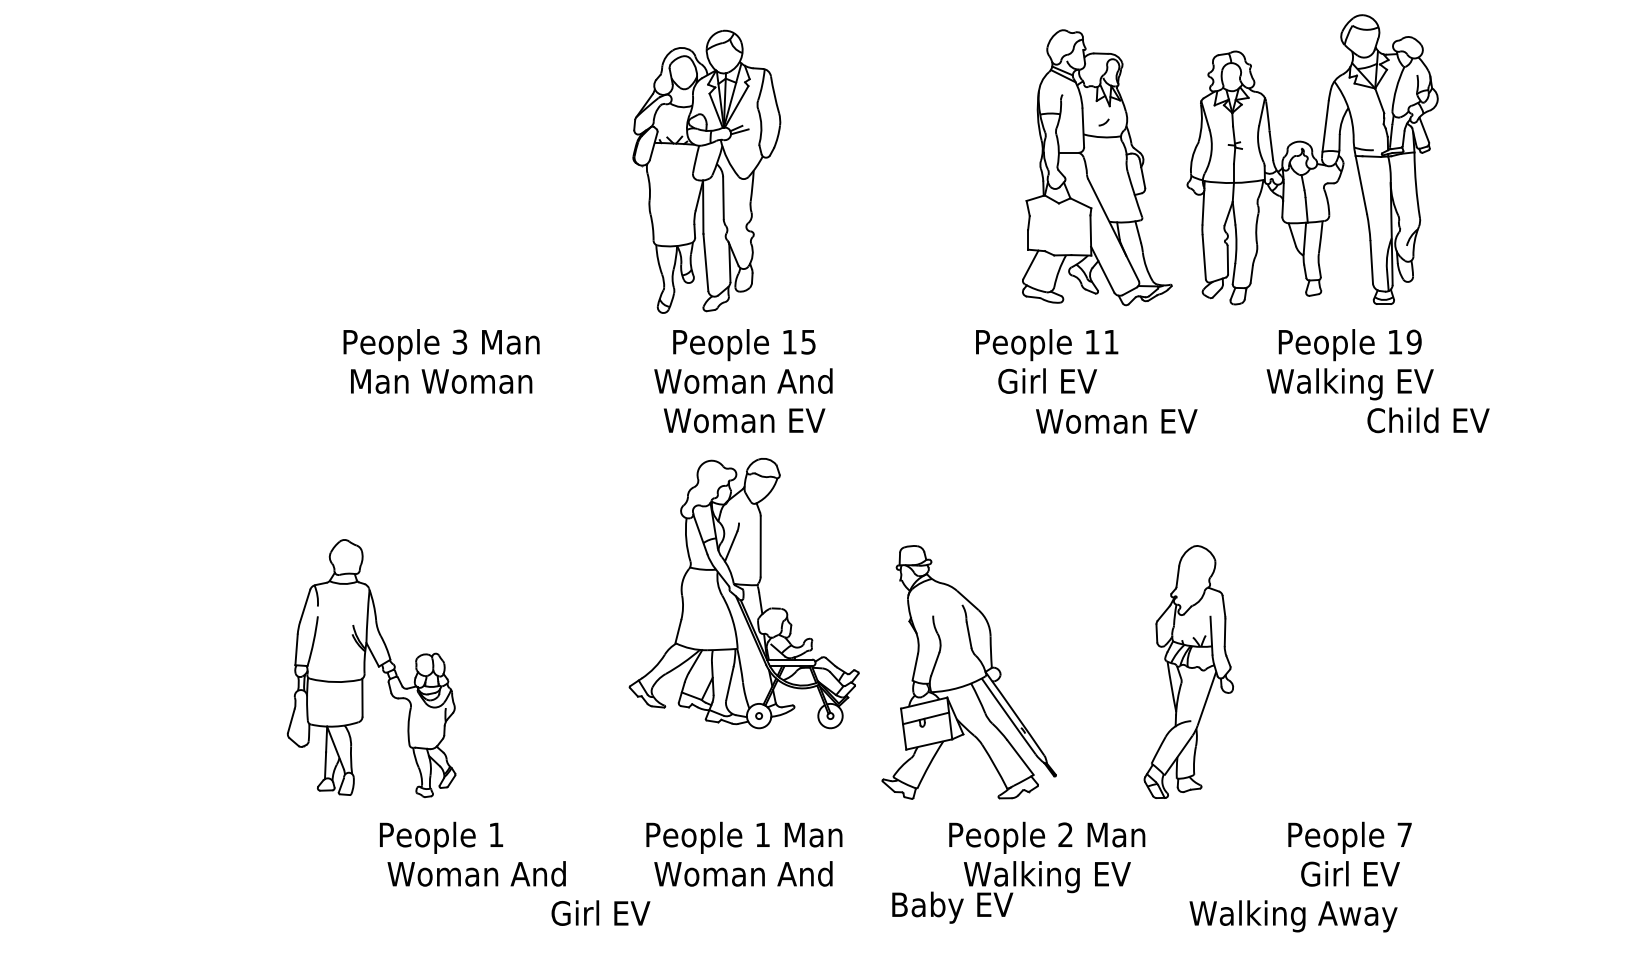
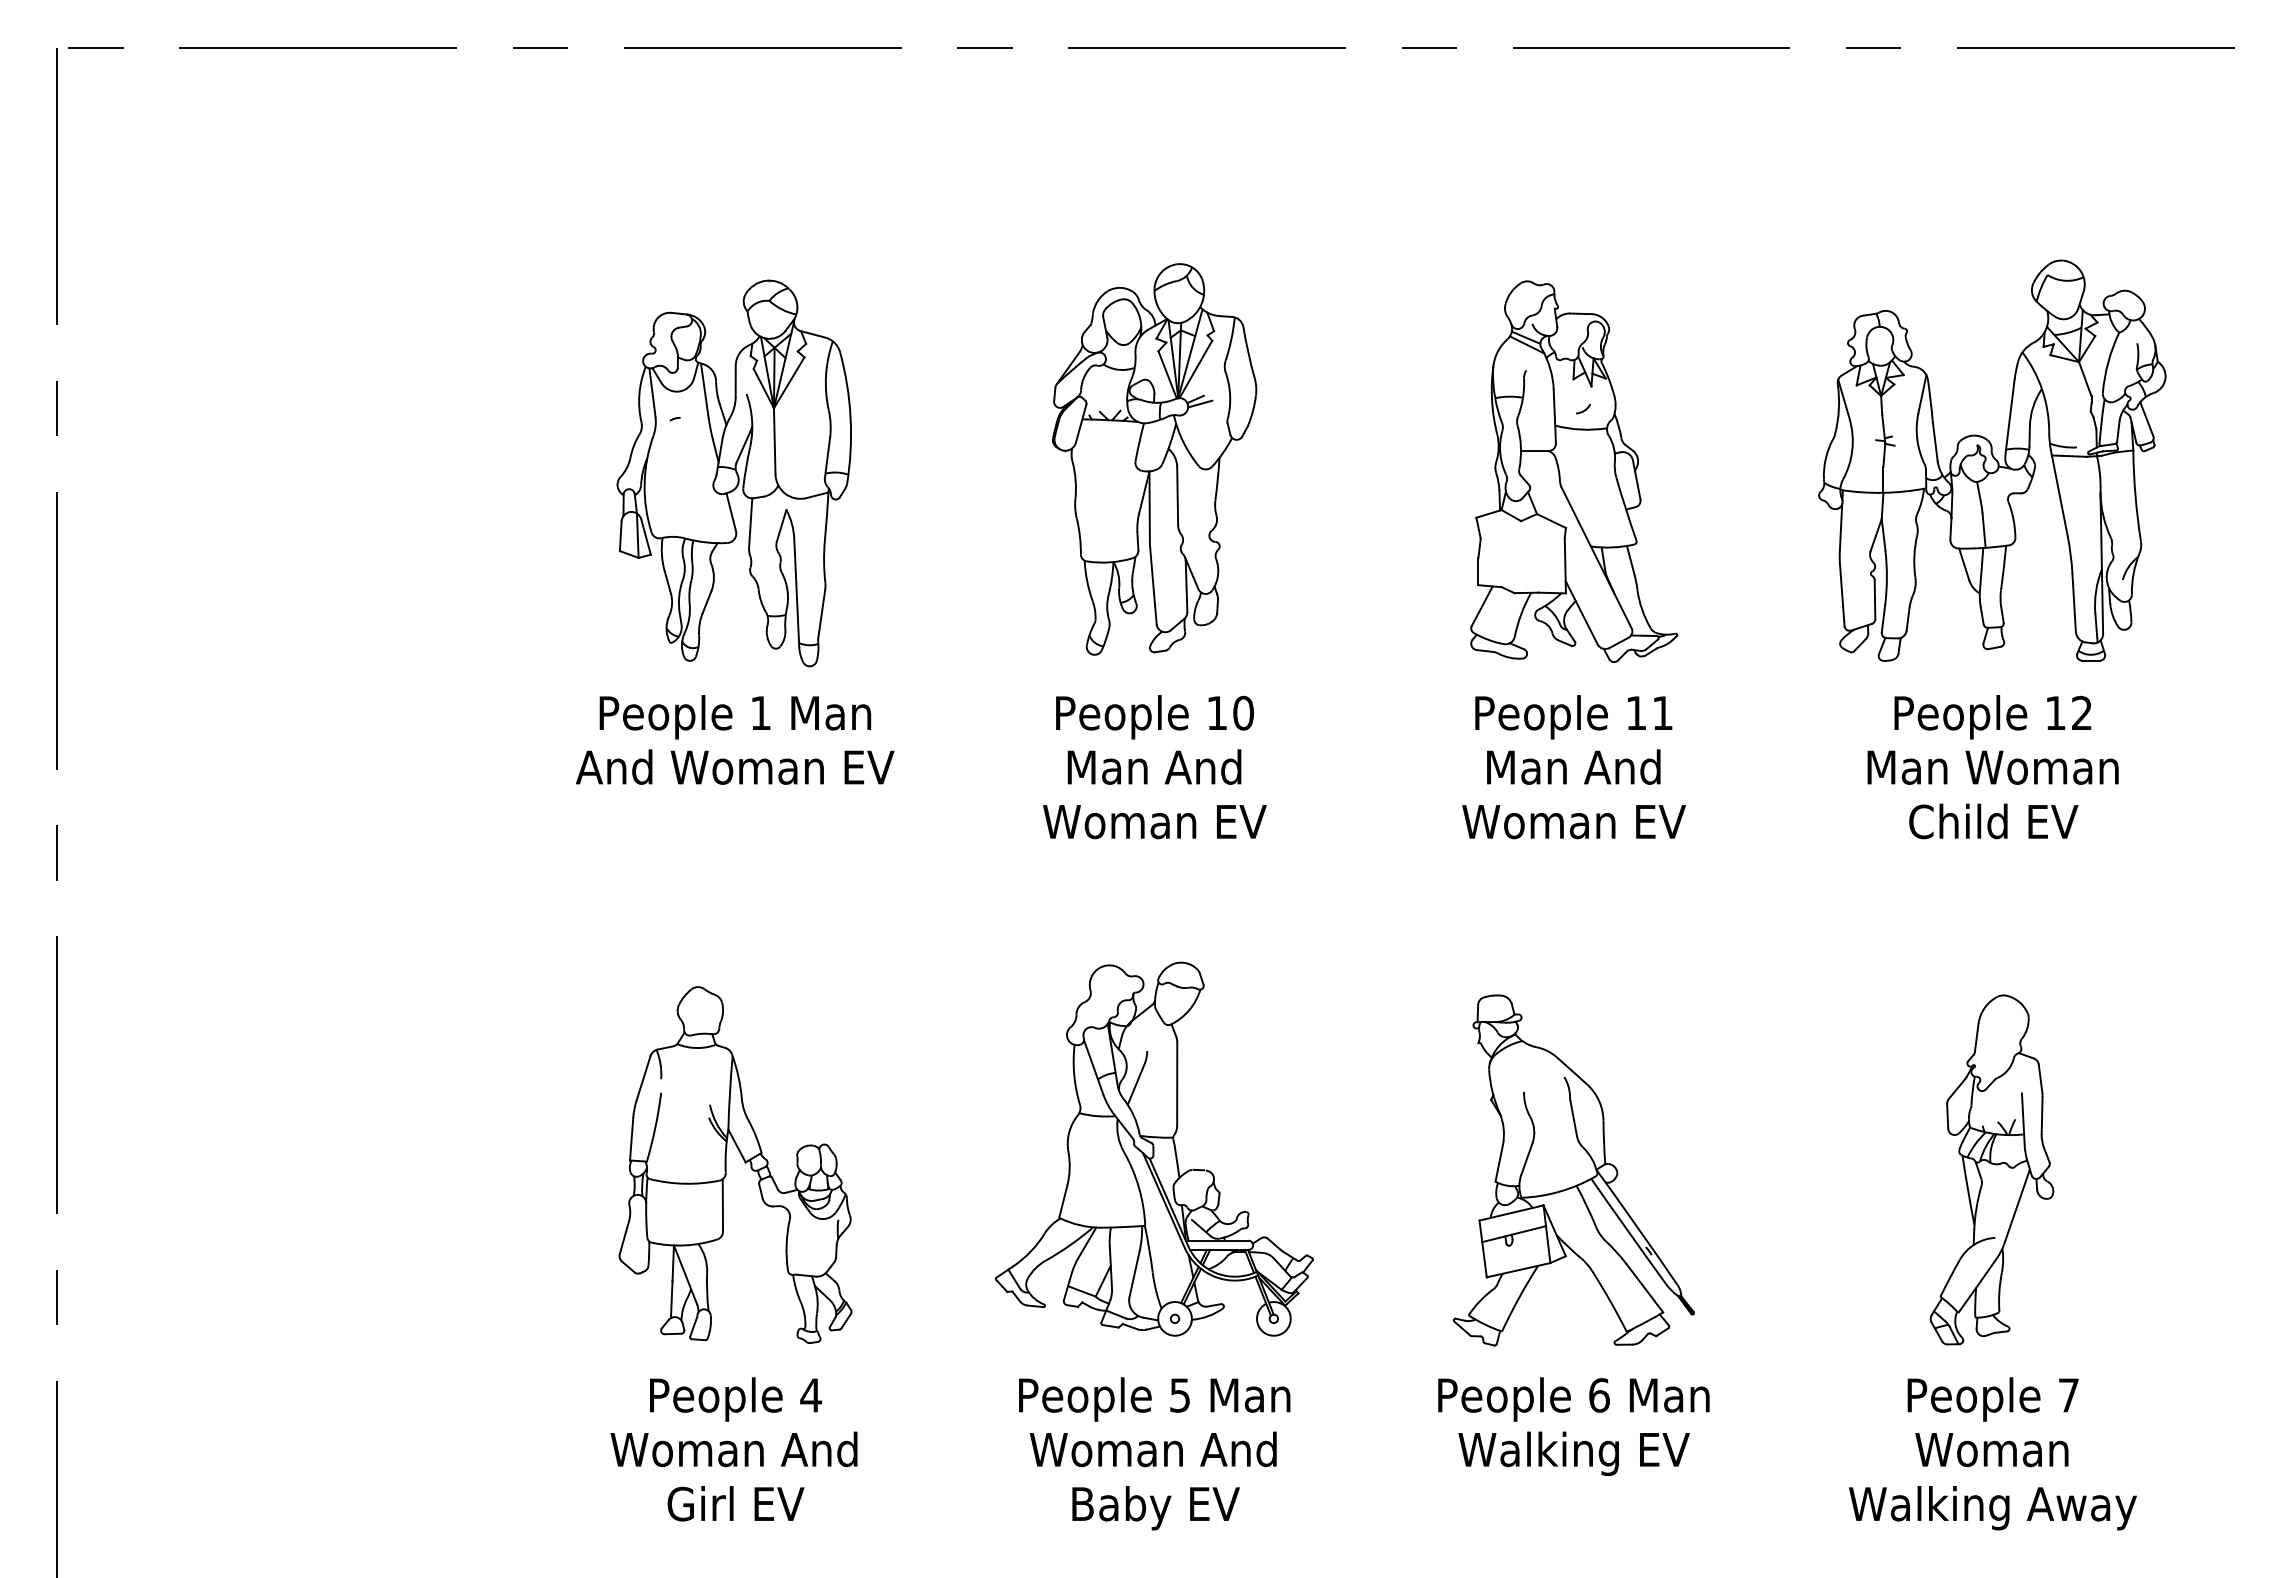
part: (1312, 159) -> (1992, 460), moved
part: (1097, 167) -> (1574, 471), moved
part: (440, 169) -> (733, 473), added
part: (706, 171) -> (1154, 459), moved
text: (459, 341) -> (760, 712), 3 -> 1
text: (808, 341) -> (1243, 712), 15 -> 10
text: (1413, 342) -> (2081, 713), 19 -> 12
text: (440, 380) -> (734, 766), Man Woman -> And Woman EV
text: (742, 380) -> (1152, 766), Woman And -> Man And
text: (1046, 380) -> (1573, 766), Girl EV -> Man And
text: (1349, 384) -> (1992, 771), Walking EV -> Man Woman
text: (1428, 420) -> (1993, 821), moved
text: (1116, 421) -> (1573, 822), moved
part: (744, 593) -> (1154, 1148), moved
part: (377, 665) -> (743, 1160), moved
part: (1188, 671) -> (1991, 1169), moved
part: (968, 672) -> (1573, 1170), moved
text: (496, 834) -> (811, 1395), 1 -> 4
text: (762, 834) -> (1179, 1395), 1 -> 5
text: (1065, 834) -> (1599, 1395), 2 -> 6
text: (476, 873) -> (733, 1449), moved
text: (1348, 873) -> (1991, 1449), Girl EV -> Woman
text: (952, 907) -> (1155, 1508), moved
text: (600, 912) -> (735, 1503), moved
text: (1293, 916) -> (1992, 1508), moved

